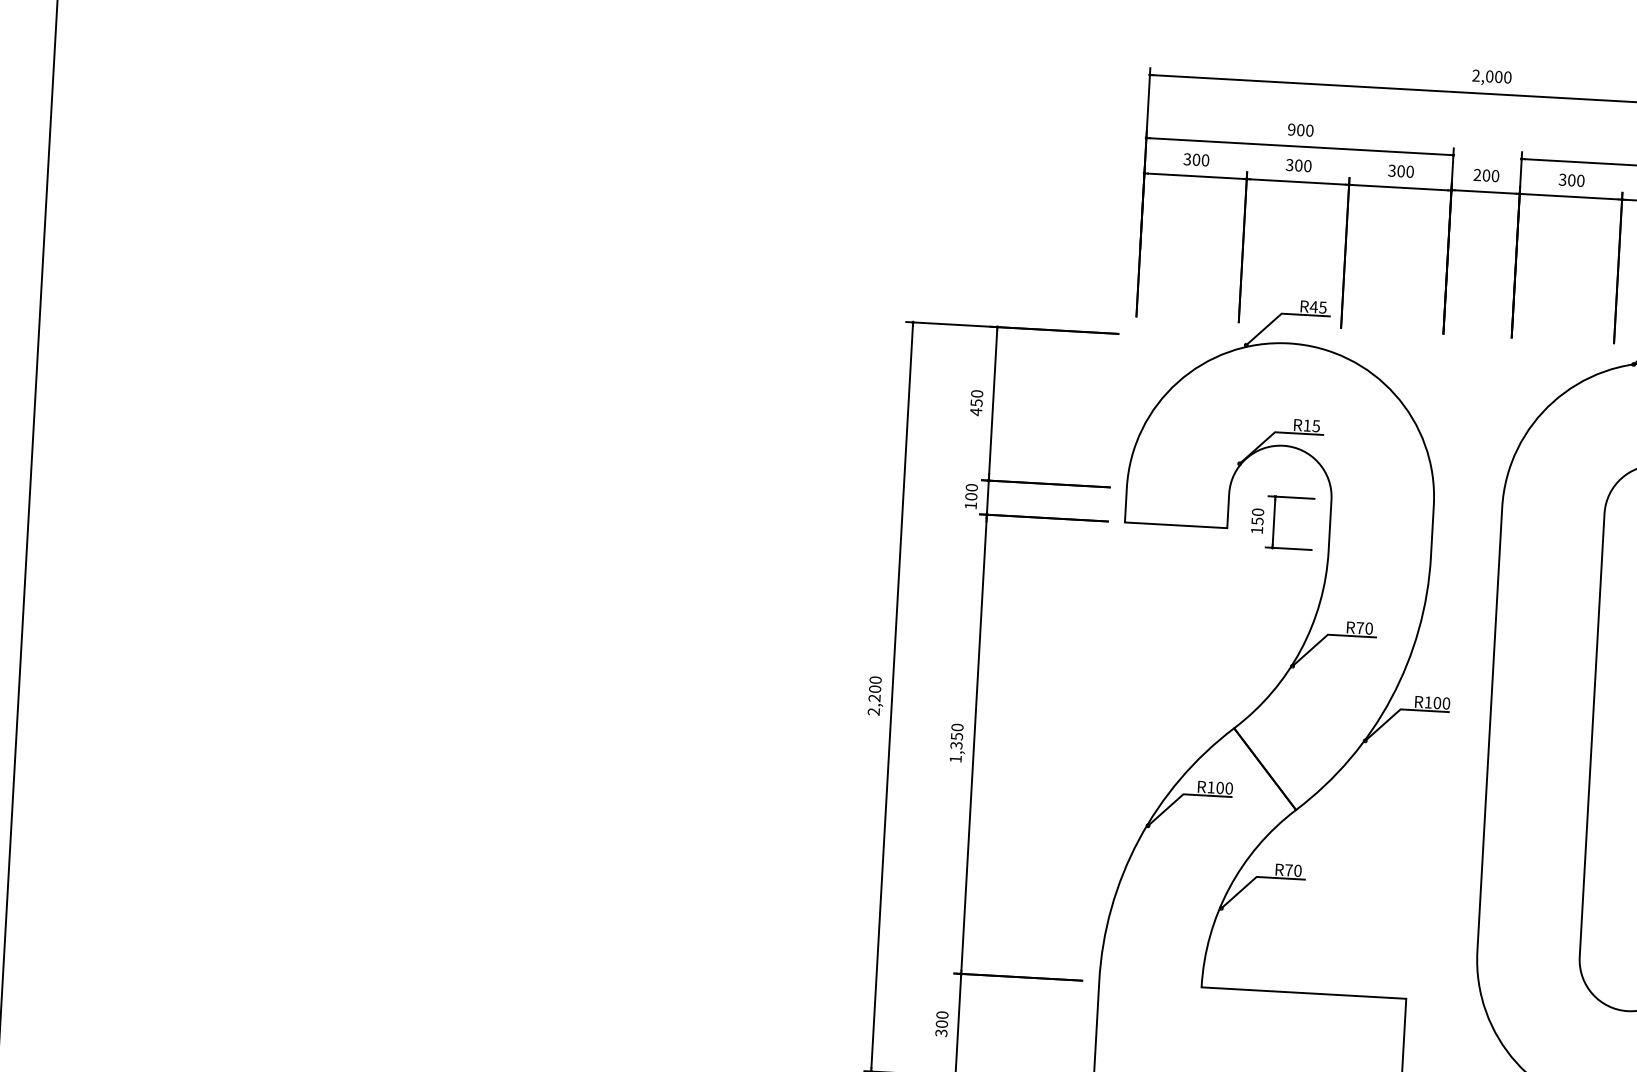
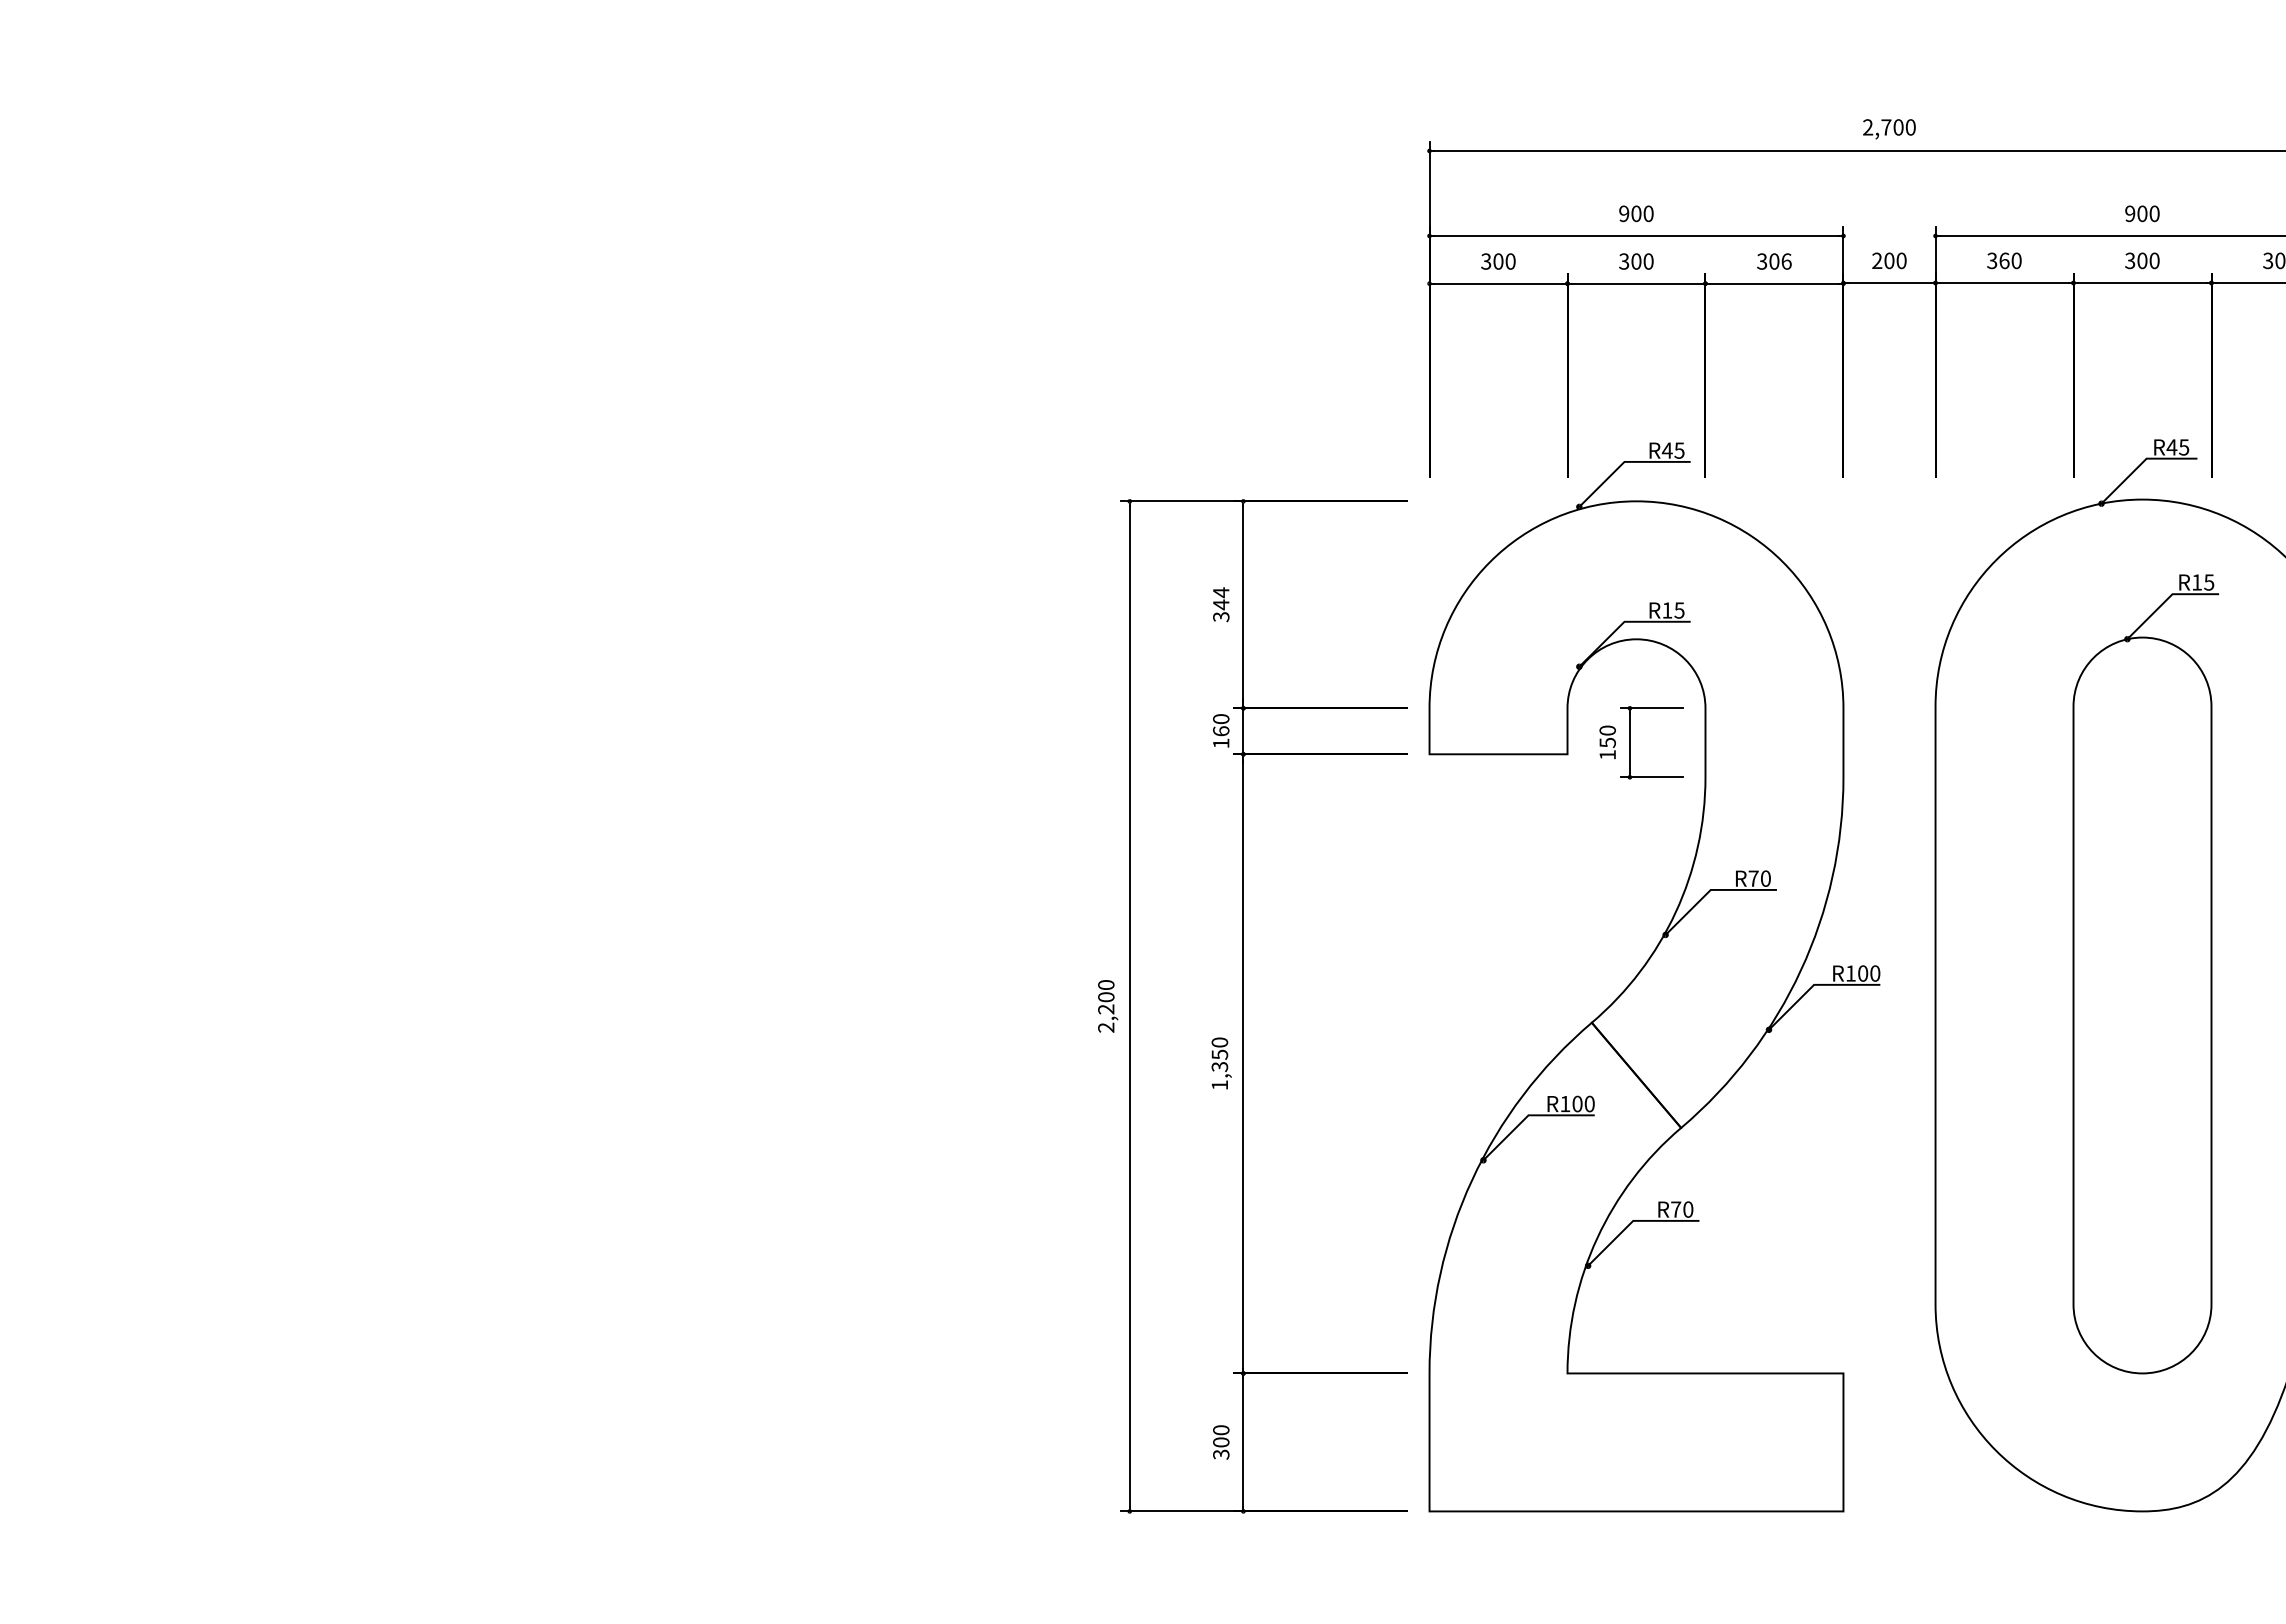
text: (1489, 76) -> (1886, 127), 2,000 -> 2,700
text: (1410, 171) -> (1786, 261), 300 -> 306
text: (1571, 180) -> (2004, 260), 300 -> 360
text: (976, 402) -> (1221, 604), 450 -> 344
text: (971, 496) -> (1221, 731), 100 -> 160

